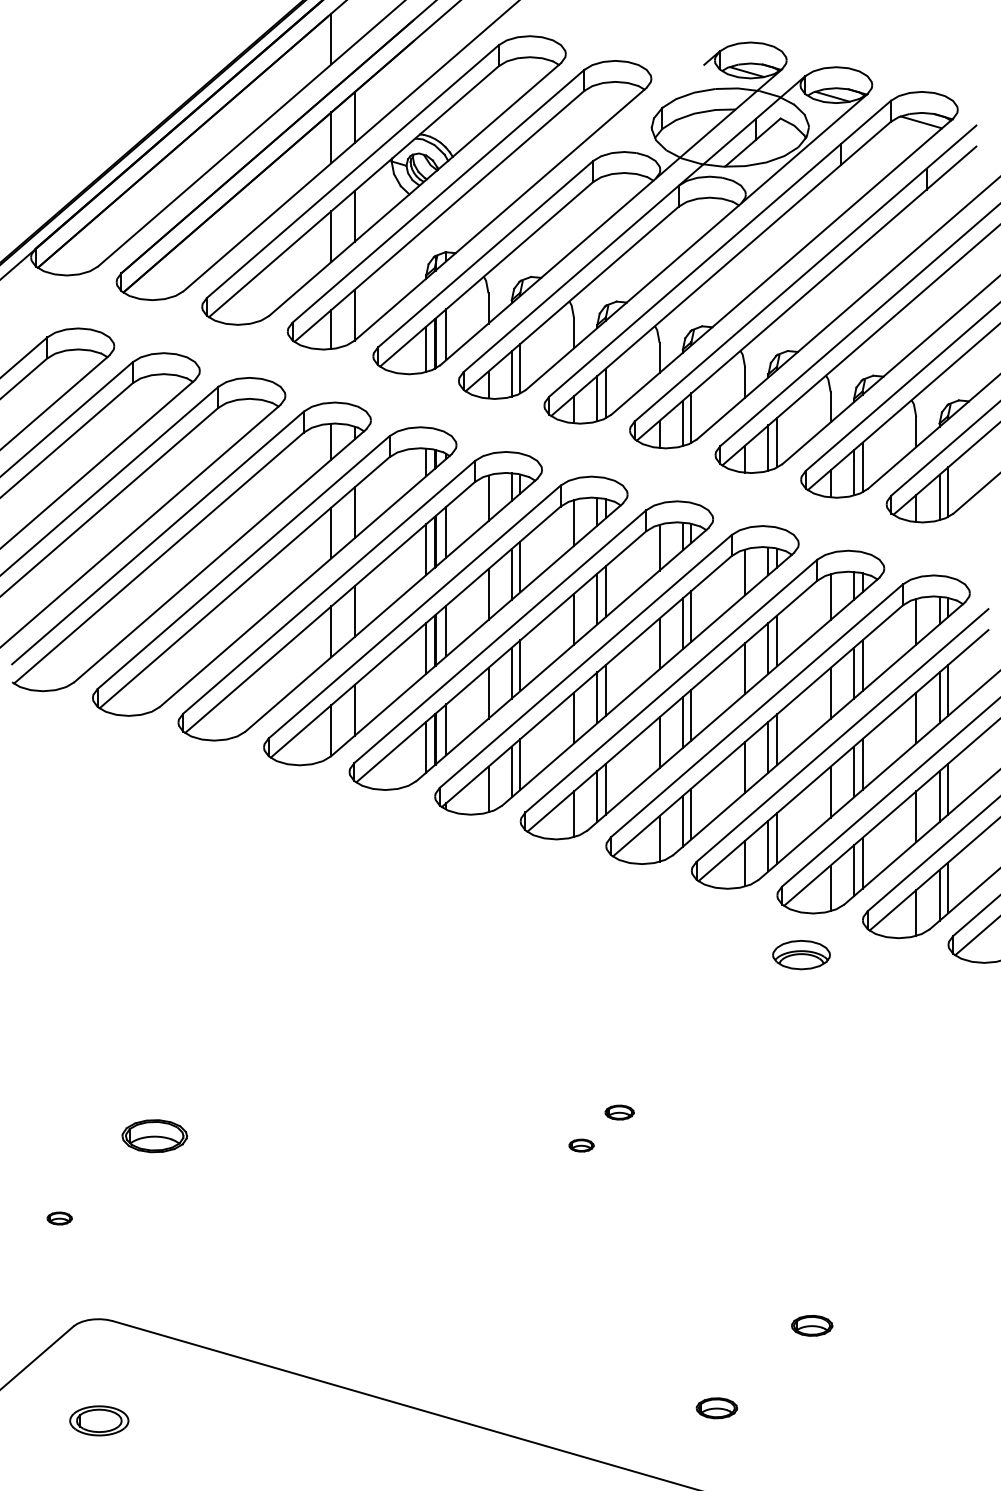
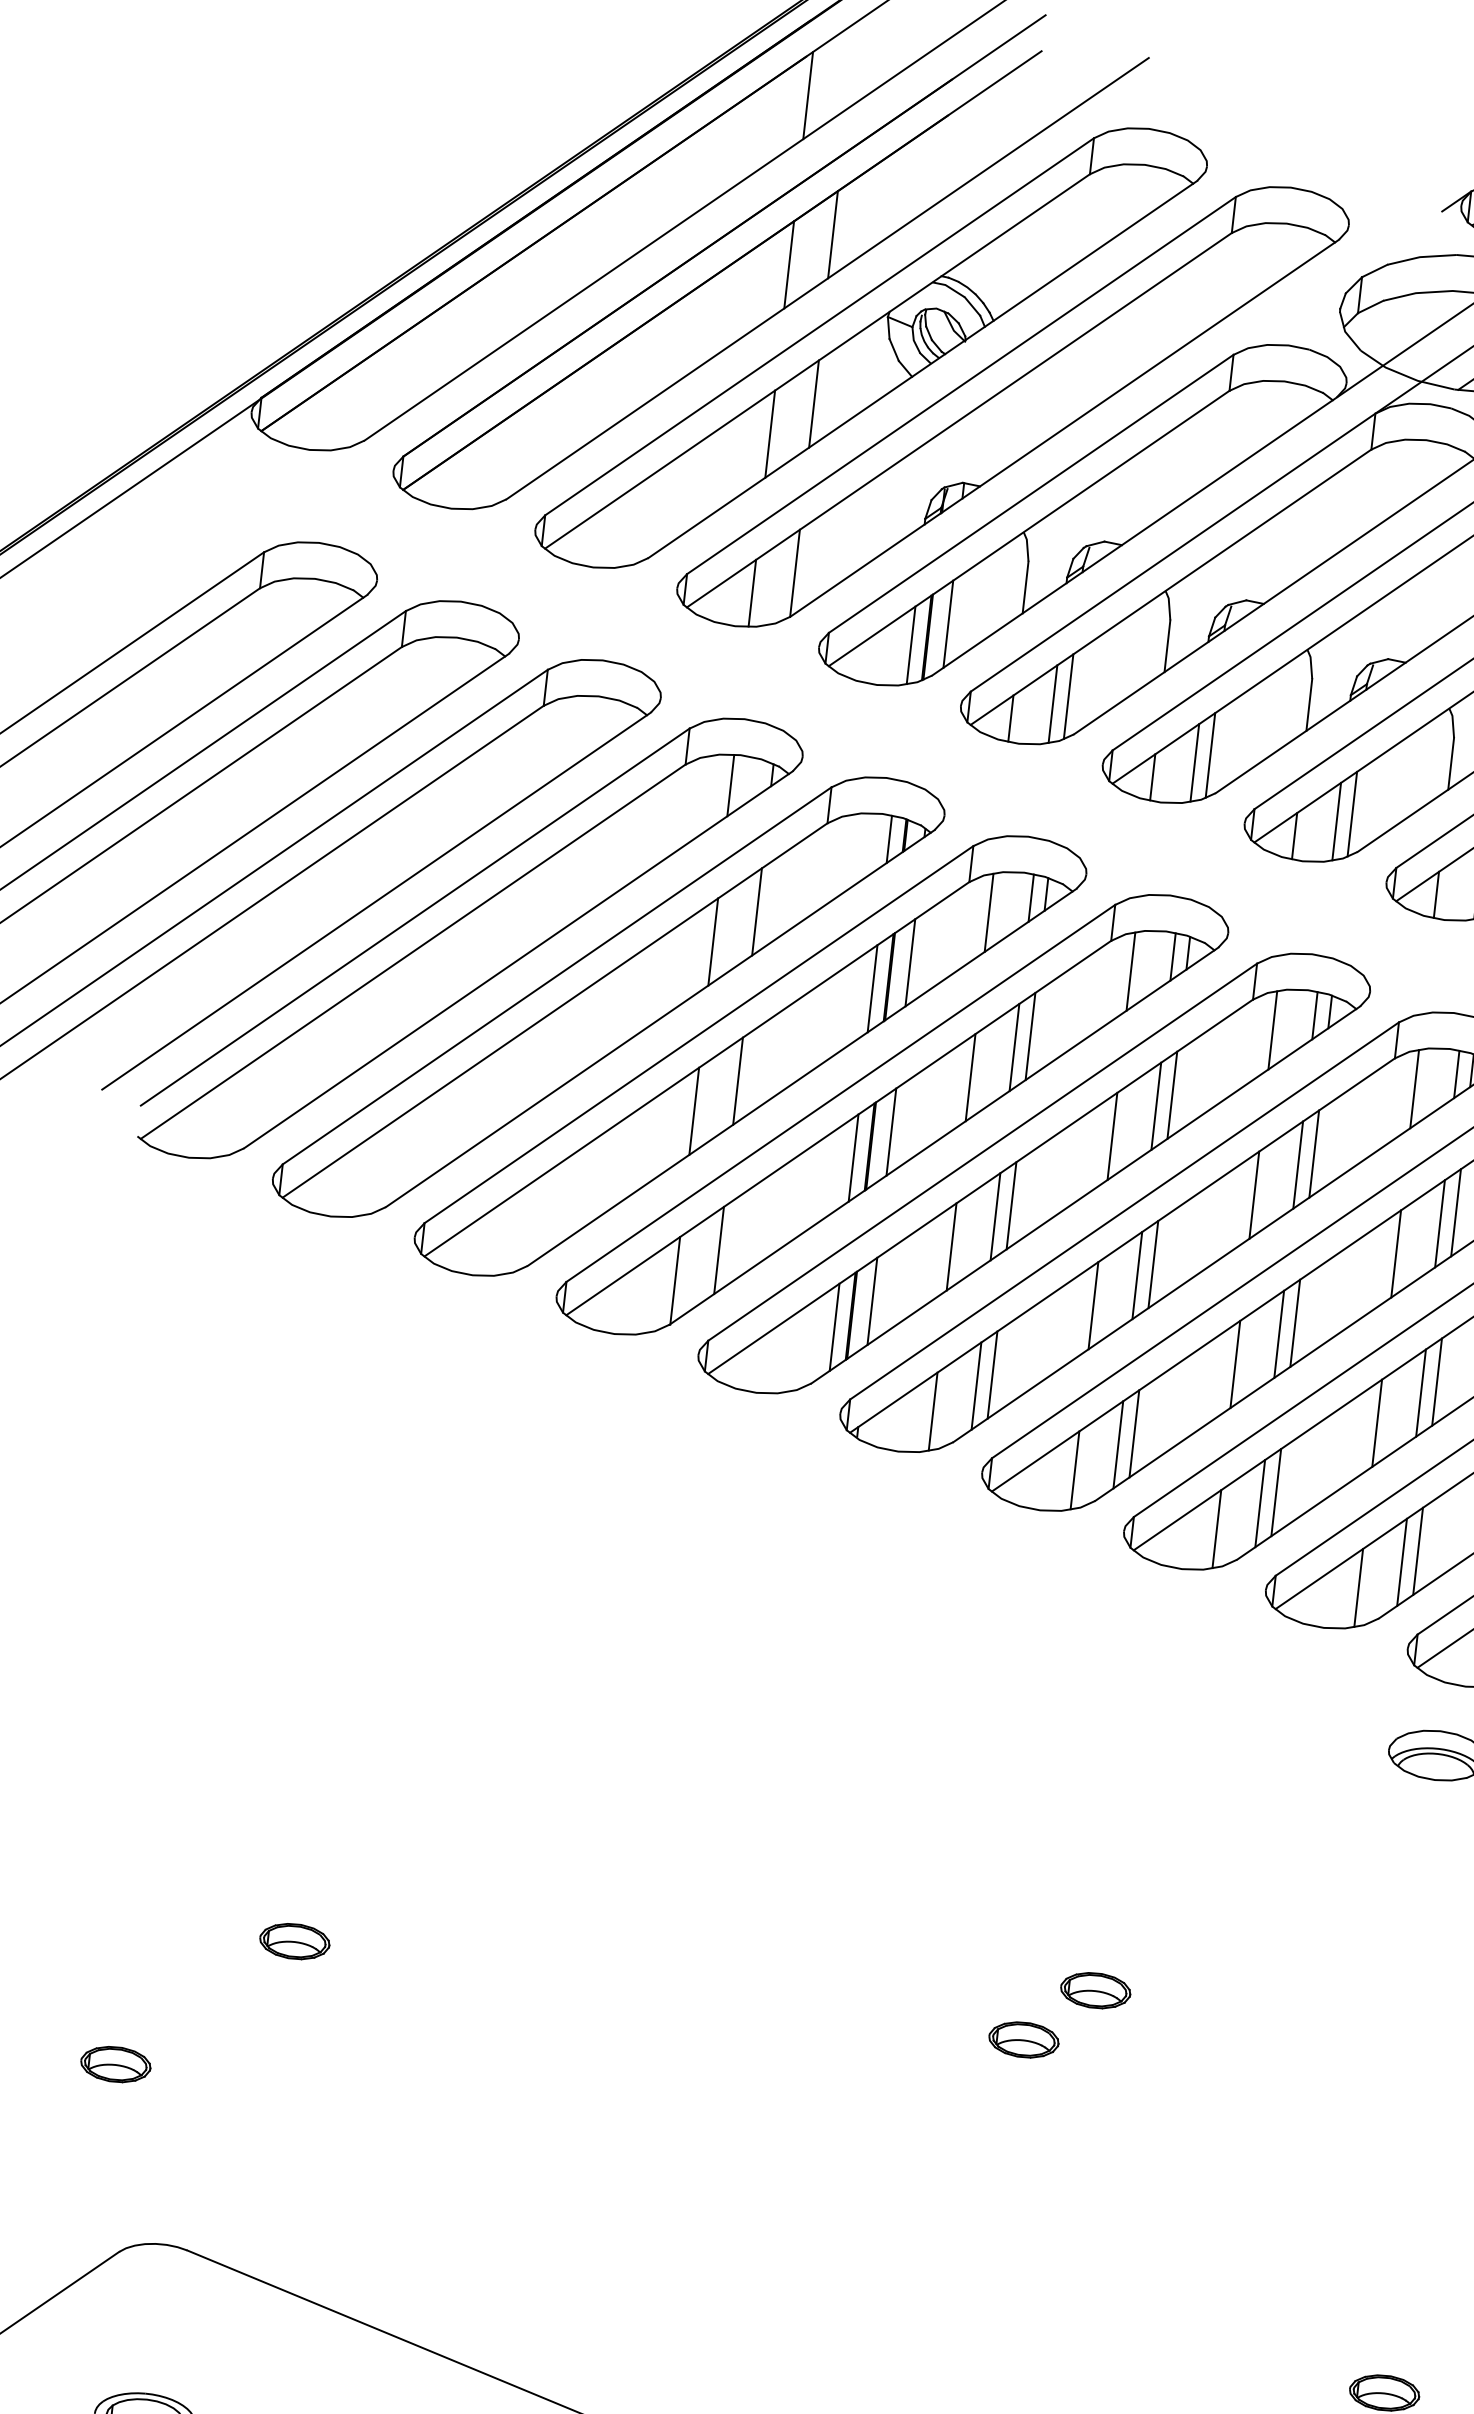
part: (619, 1112) -> (1095, 1990), size x1.43
part: (154, 1135) -> (294, 1940), size x0.62
part: (581, 1145) -> (1024, 2039), size x1.67
part: (59, 1218) -> (115, 2064), size x1.67

